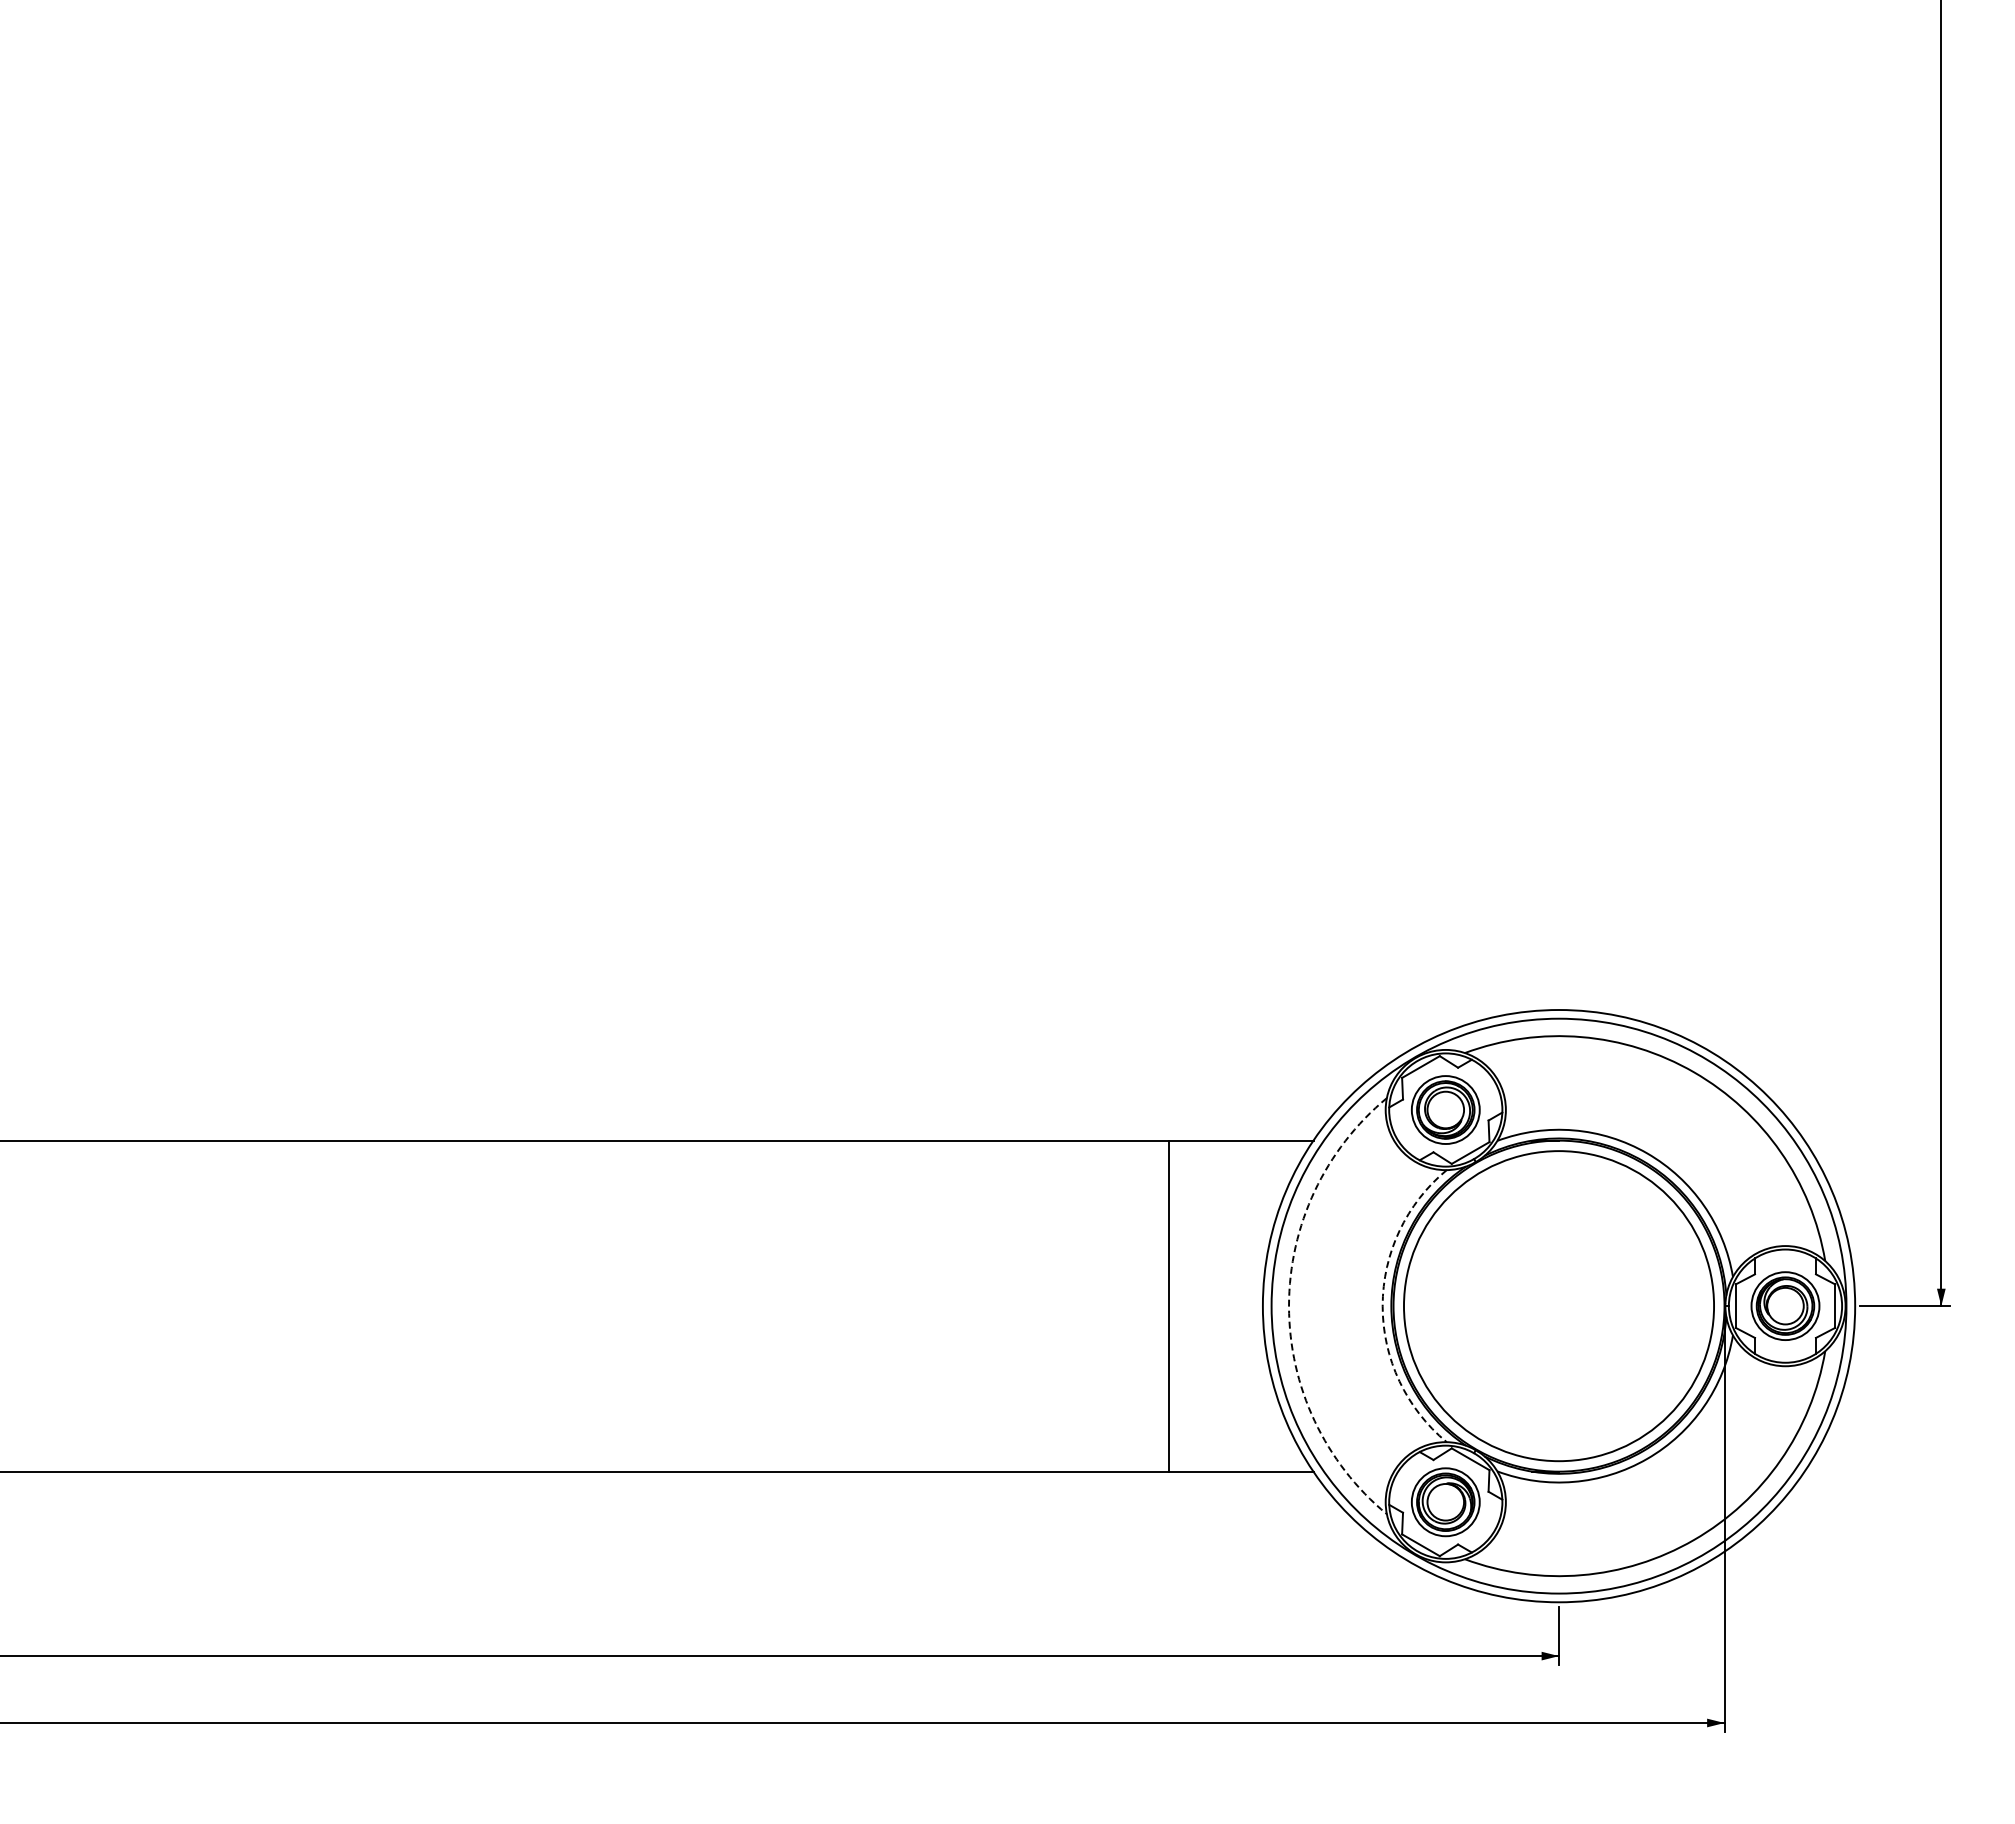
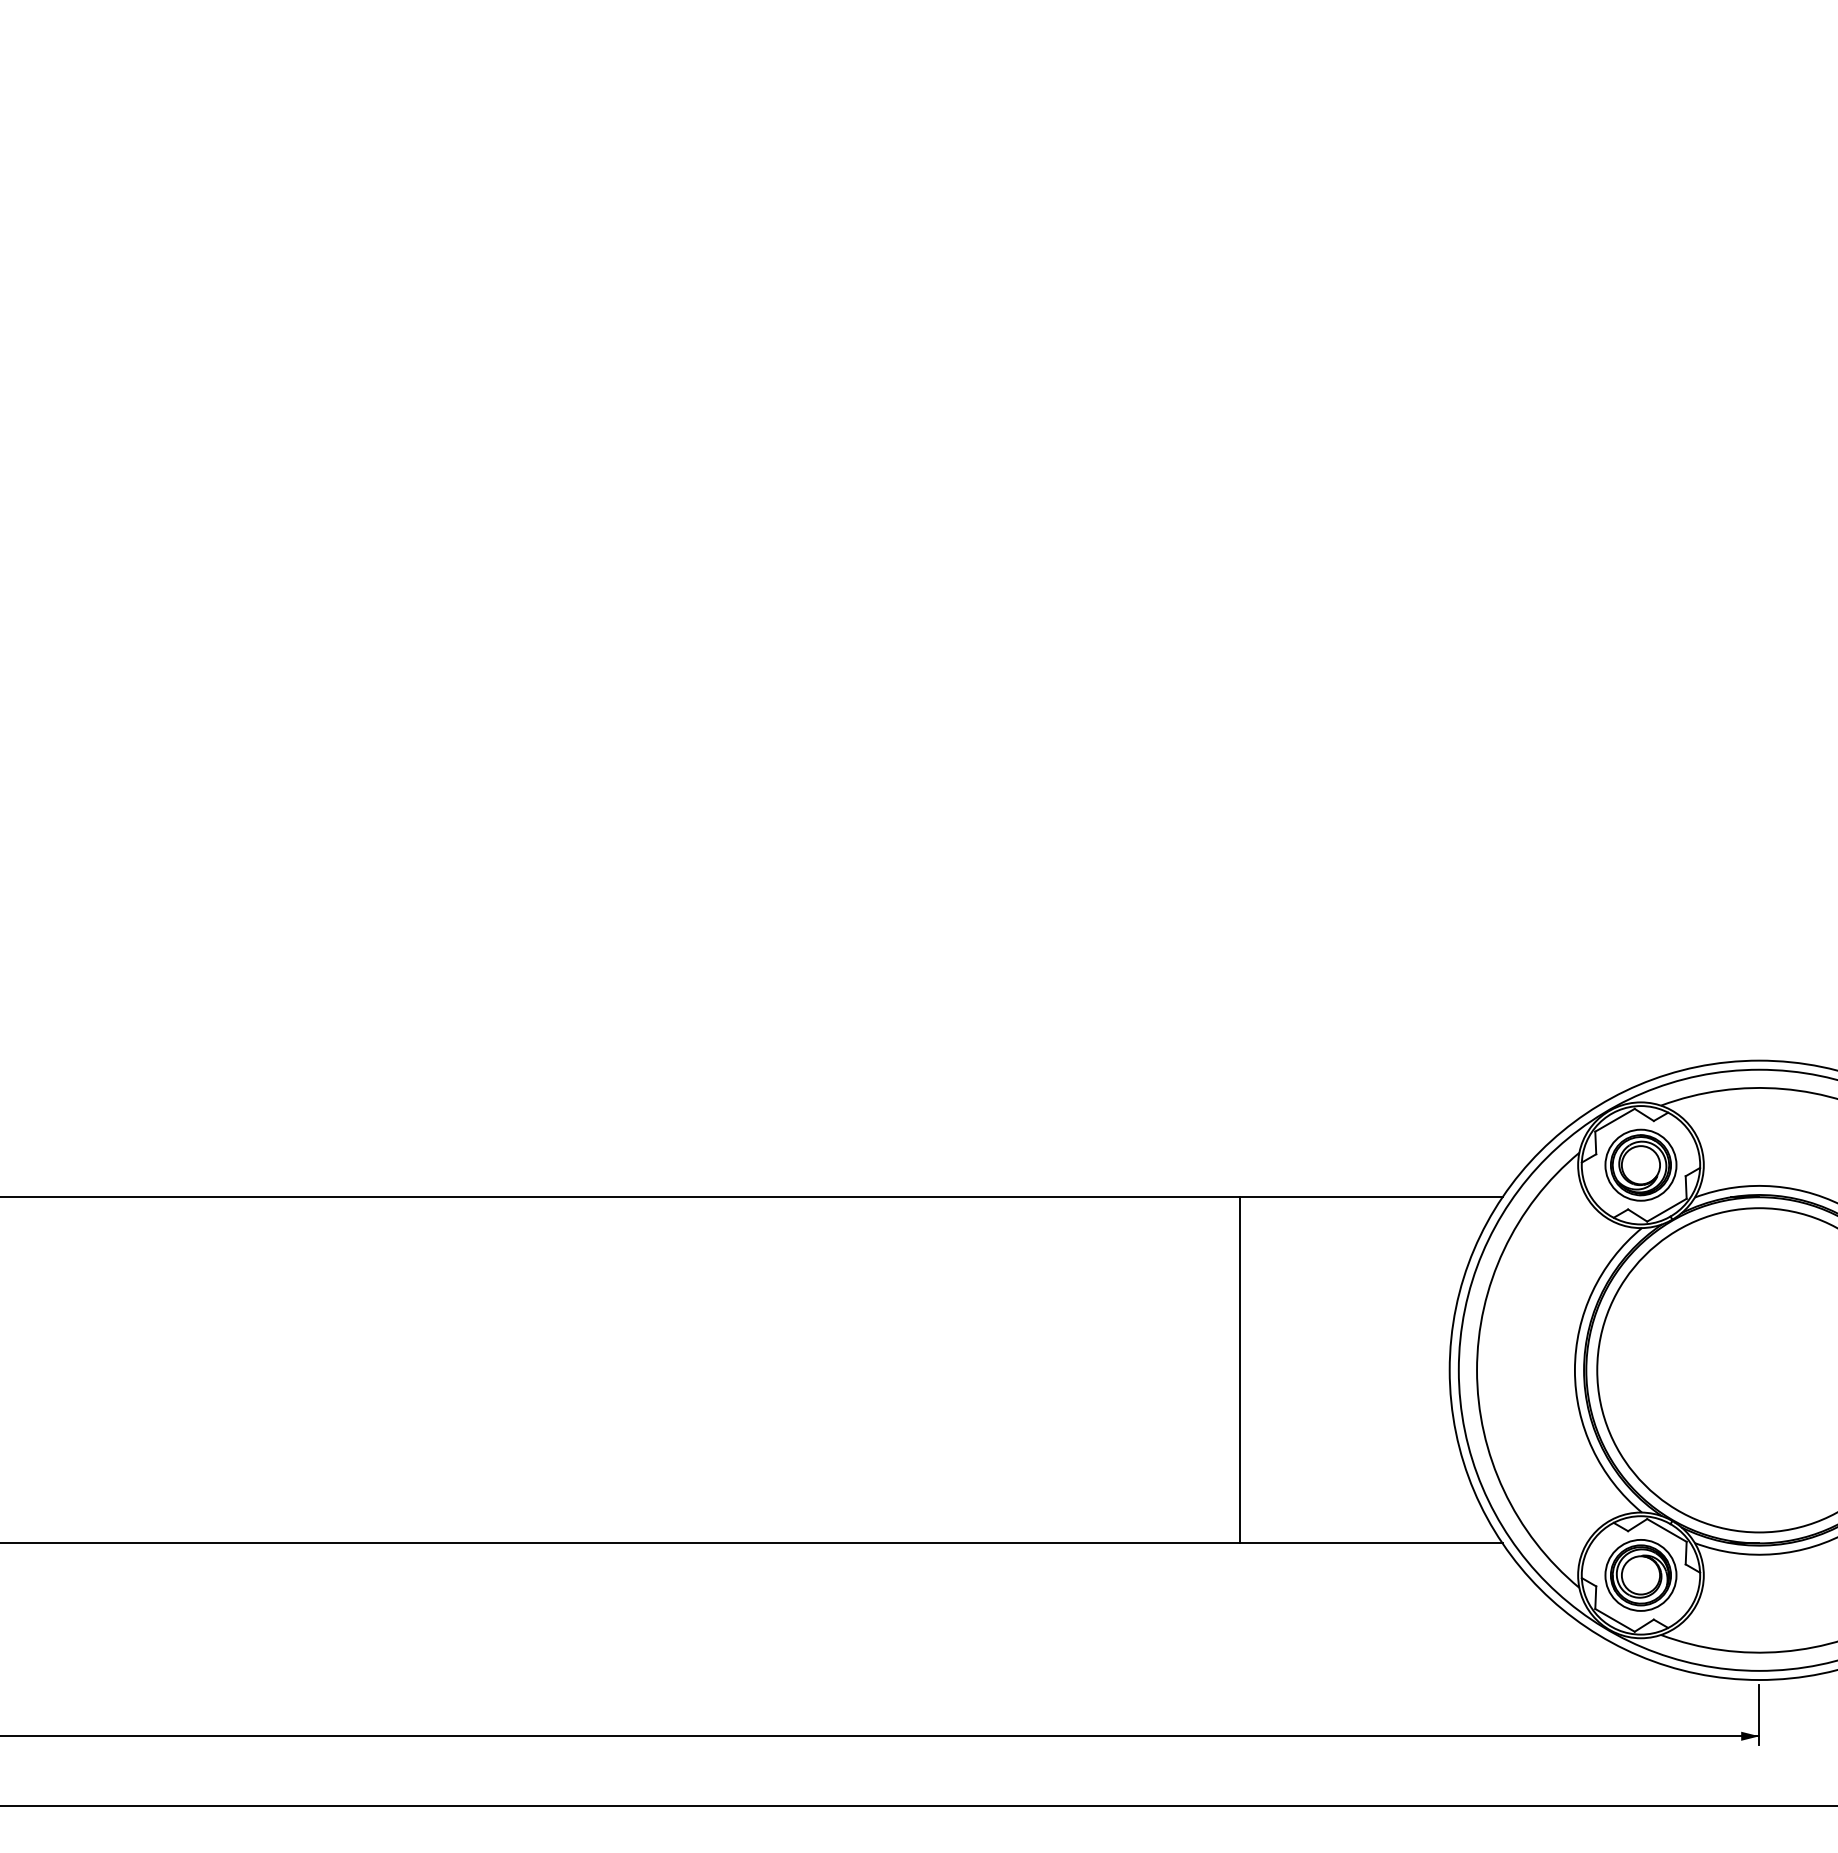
line: (1168, 1305) -> (1240, 1369), moved
arc: (1289, 1306) -> (1477, 1370), dashed -> solid
arc: (1382, 1306) -> (1574, 1370), dashed -> solid

